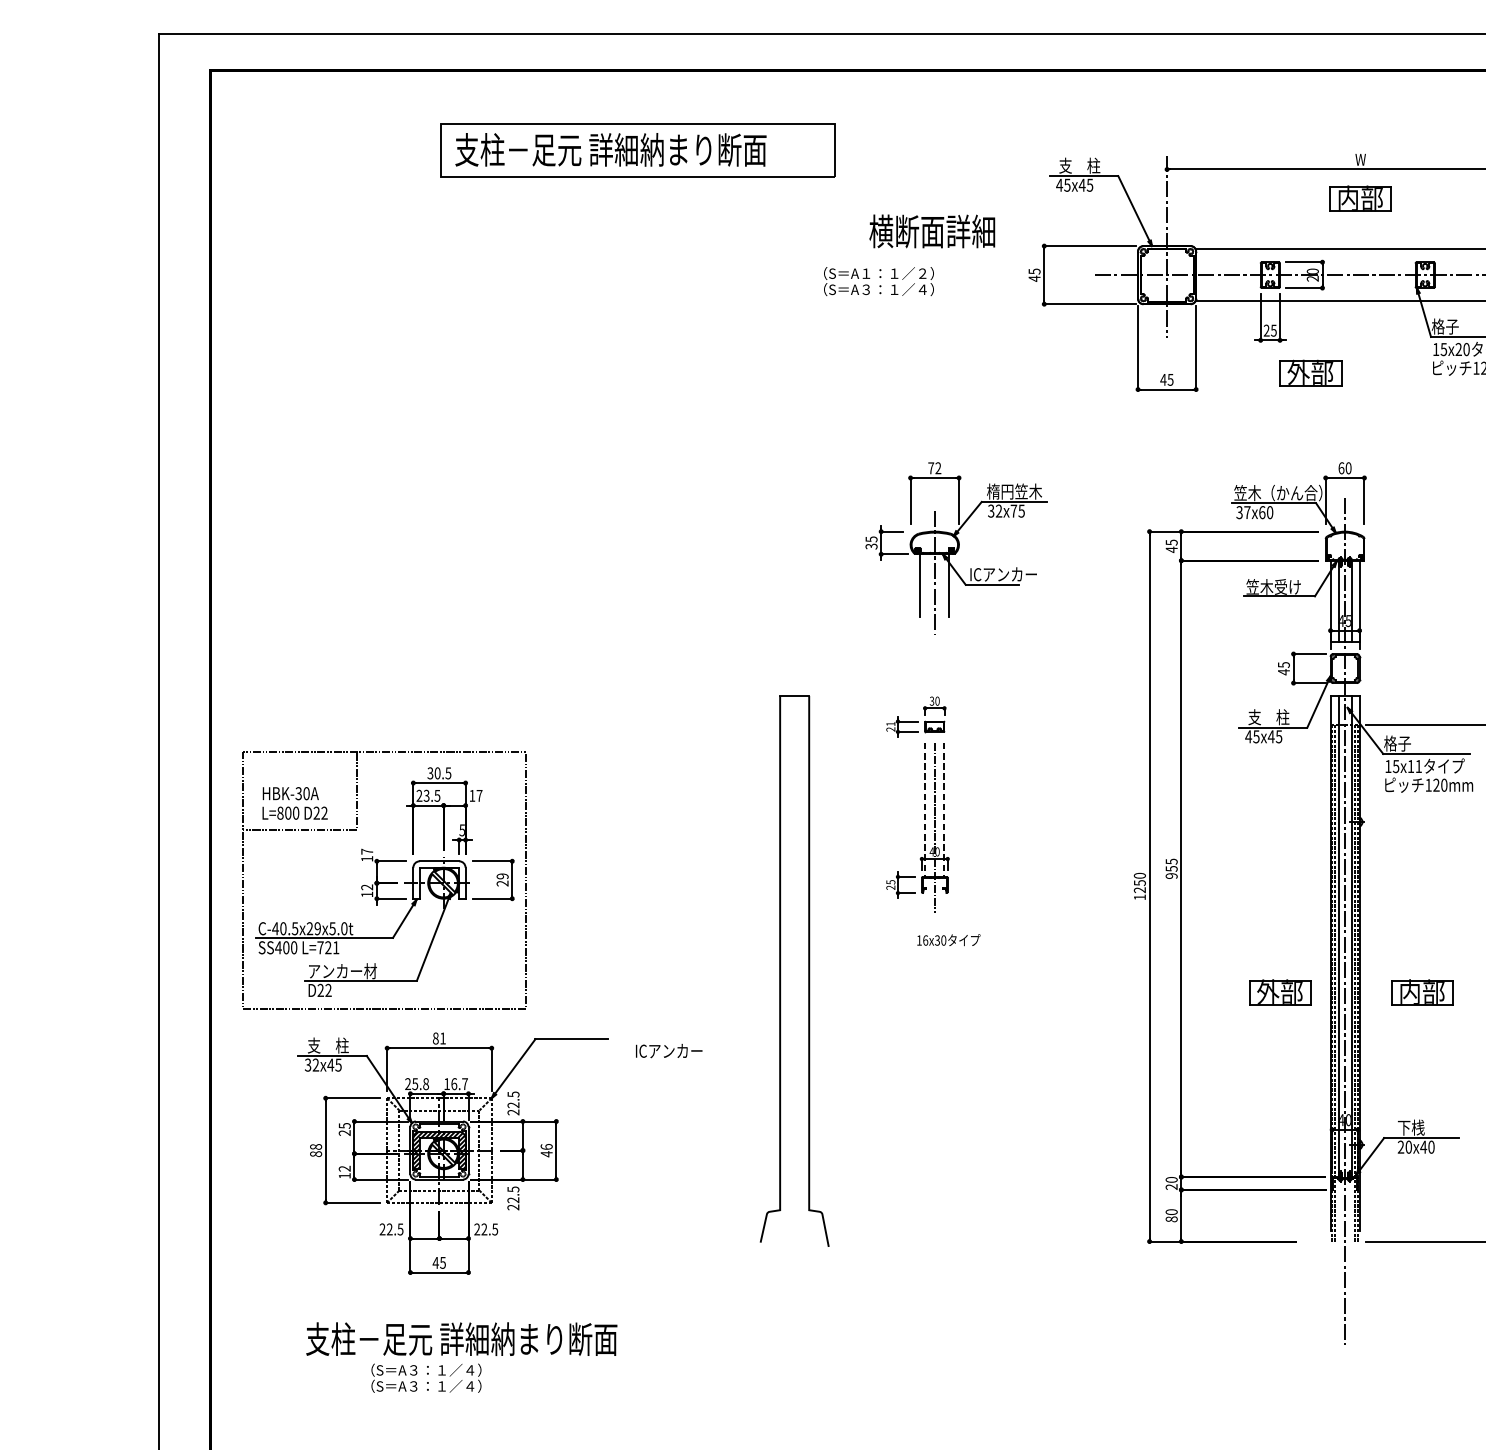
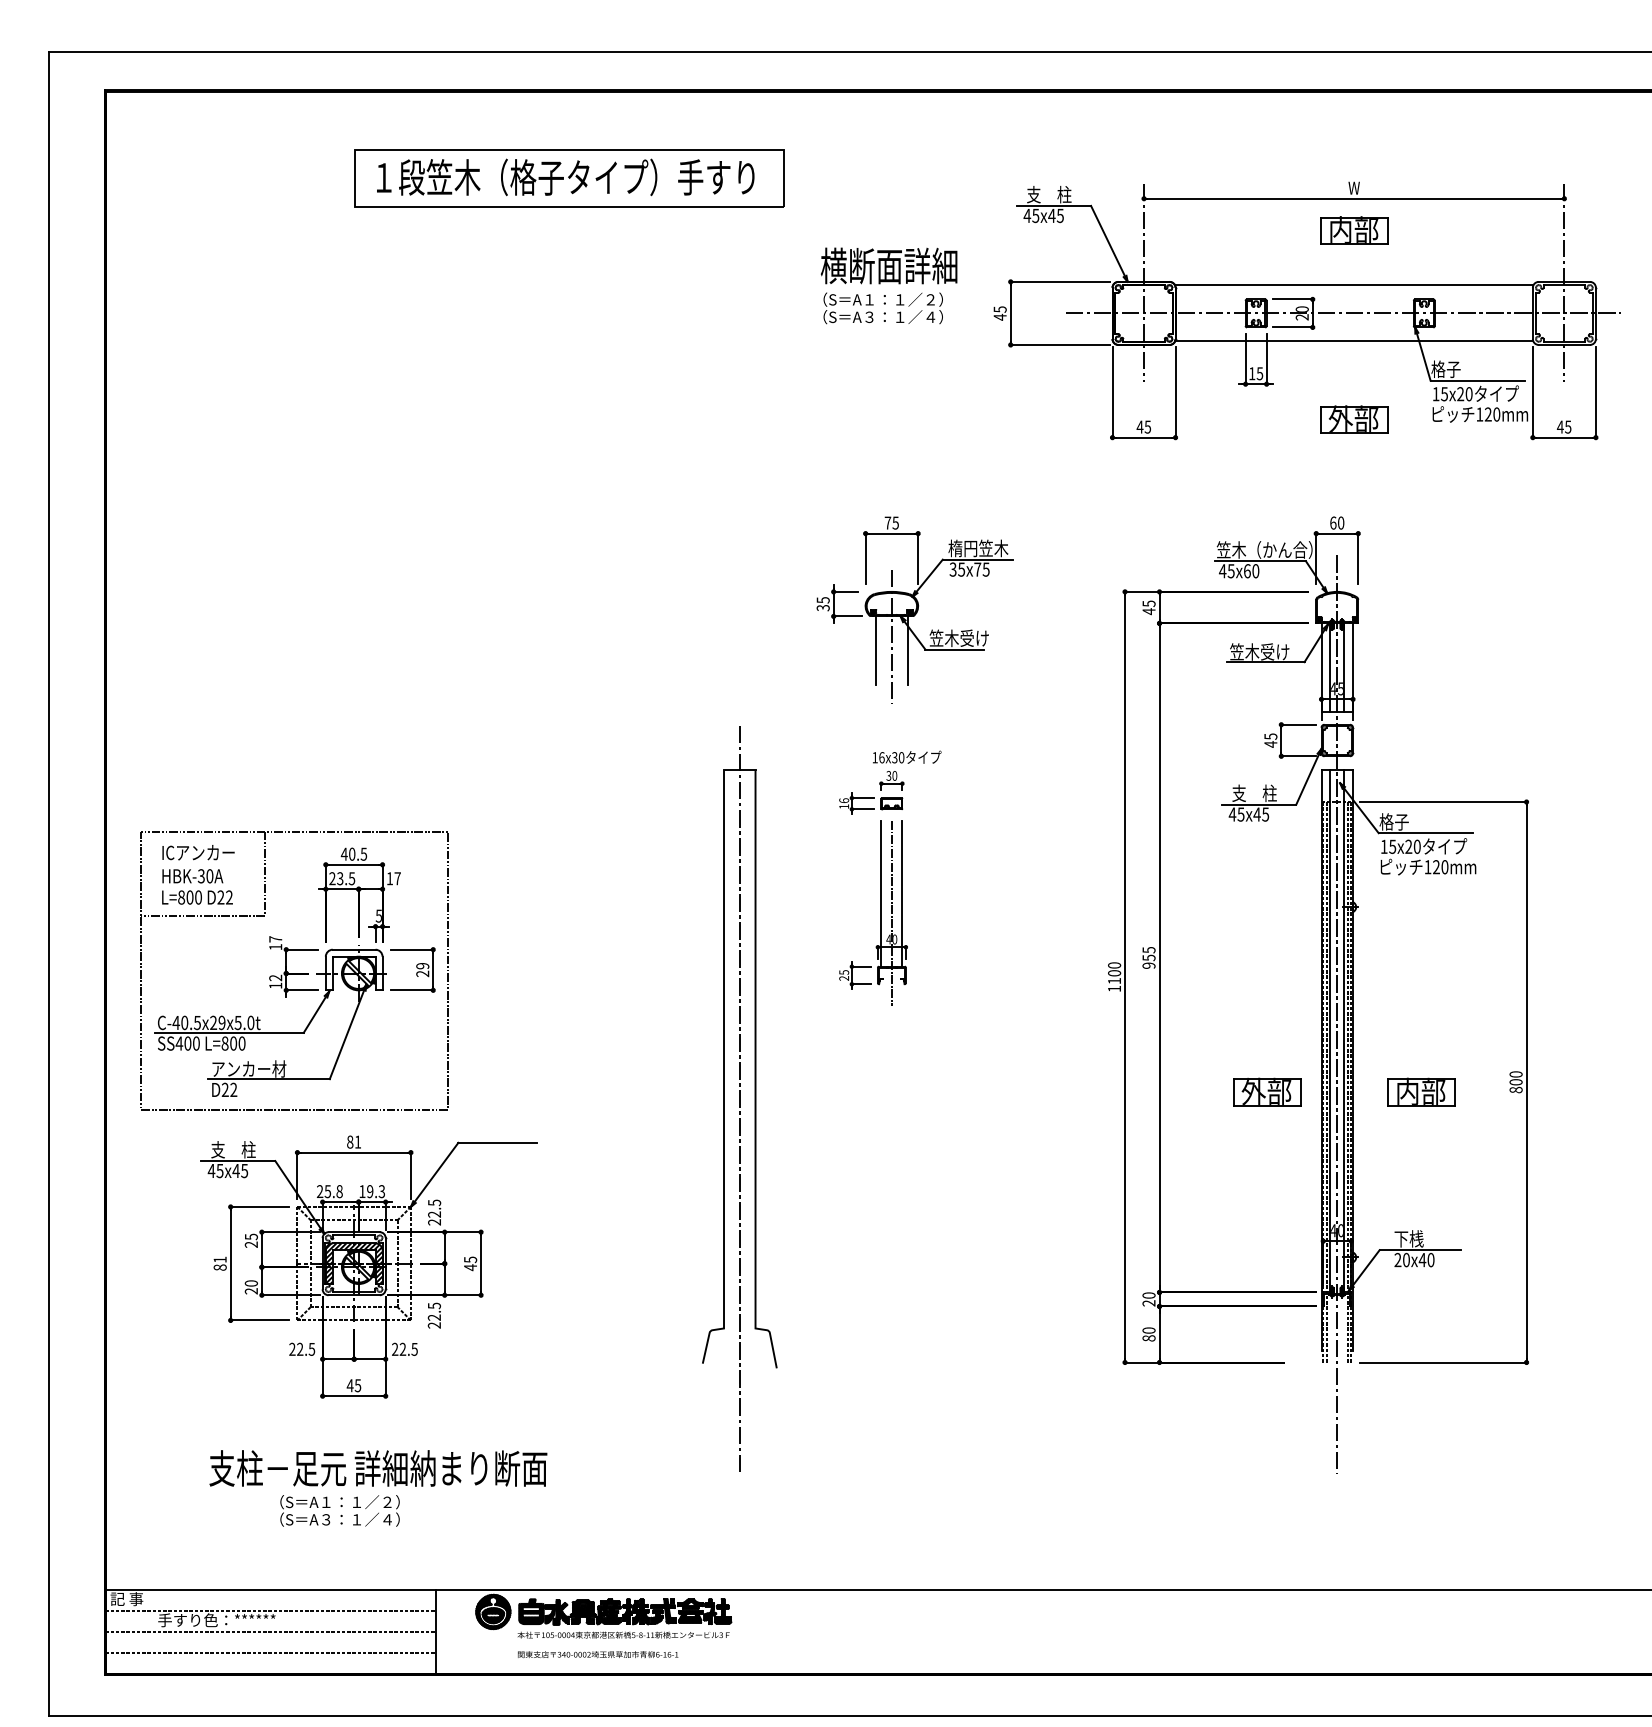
text: (631, 149) -> (562, 177), 支柱－足元 詳細納まり断面 -> １段笠木（格子タイプ）手すり
text: (878, 281) -> (882, 308), moved
text: (1267, 330) -> (1252, 373), 25 -> 15
part: (1311, 372) -> (1354, 419), moved
text: (938, 467) -> (895, 522), 72 -> 75
text: (998, 511) -> (961, 569), 32x75 -> 35x75
text: (1243, 512) -> (1226, 571), 37x60 -> 45x60
text: (1002, 573) -> (965, 637), ICアンカー -> 笠木受け
text: (891, 726) -> (844, 803), 21 -> 16
text: (1414, 766) -> (1412, 846), 15x11 -> 15x20
text: (429, 772) -> (343, 853), 30.5 -> 40.5
line: (925, 809) -> (881, 893), dashed -> solid
line: (944, 809) -> (902, 893), dashed -> solid
text: (1139, 886) -> (1114, 977), 1250 -> 1100
text: (949, 939) -> (907, 756), moved
text: (328, 947) -> (233, 1043), L=721 -> L=800
line: (794, 999) -> (739, 1099), added
text: (669, 1050) -> (198, 852), moved
text: (311, 1064) -> (215, 1170), 32x45 -> 45x45
text: (460, 1084) -> (376, 1191), 16.7 -> 19.3
text: (315, 1146) -> (219, 1259), 88 -> 81
text: (546, 1146) -> (470, 1259), 46 -> 45
text: (343, 1172) -> (250, 1287), 12 -> 20
text: (441, 1370) -> (356, 1502), （S＝A３：１／４） -> （S＝A１：１／２）

